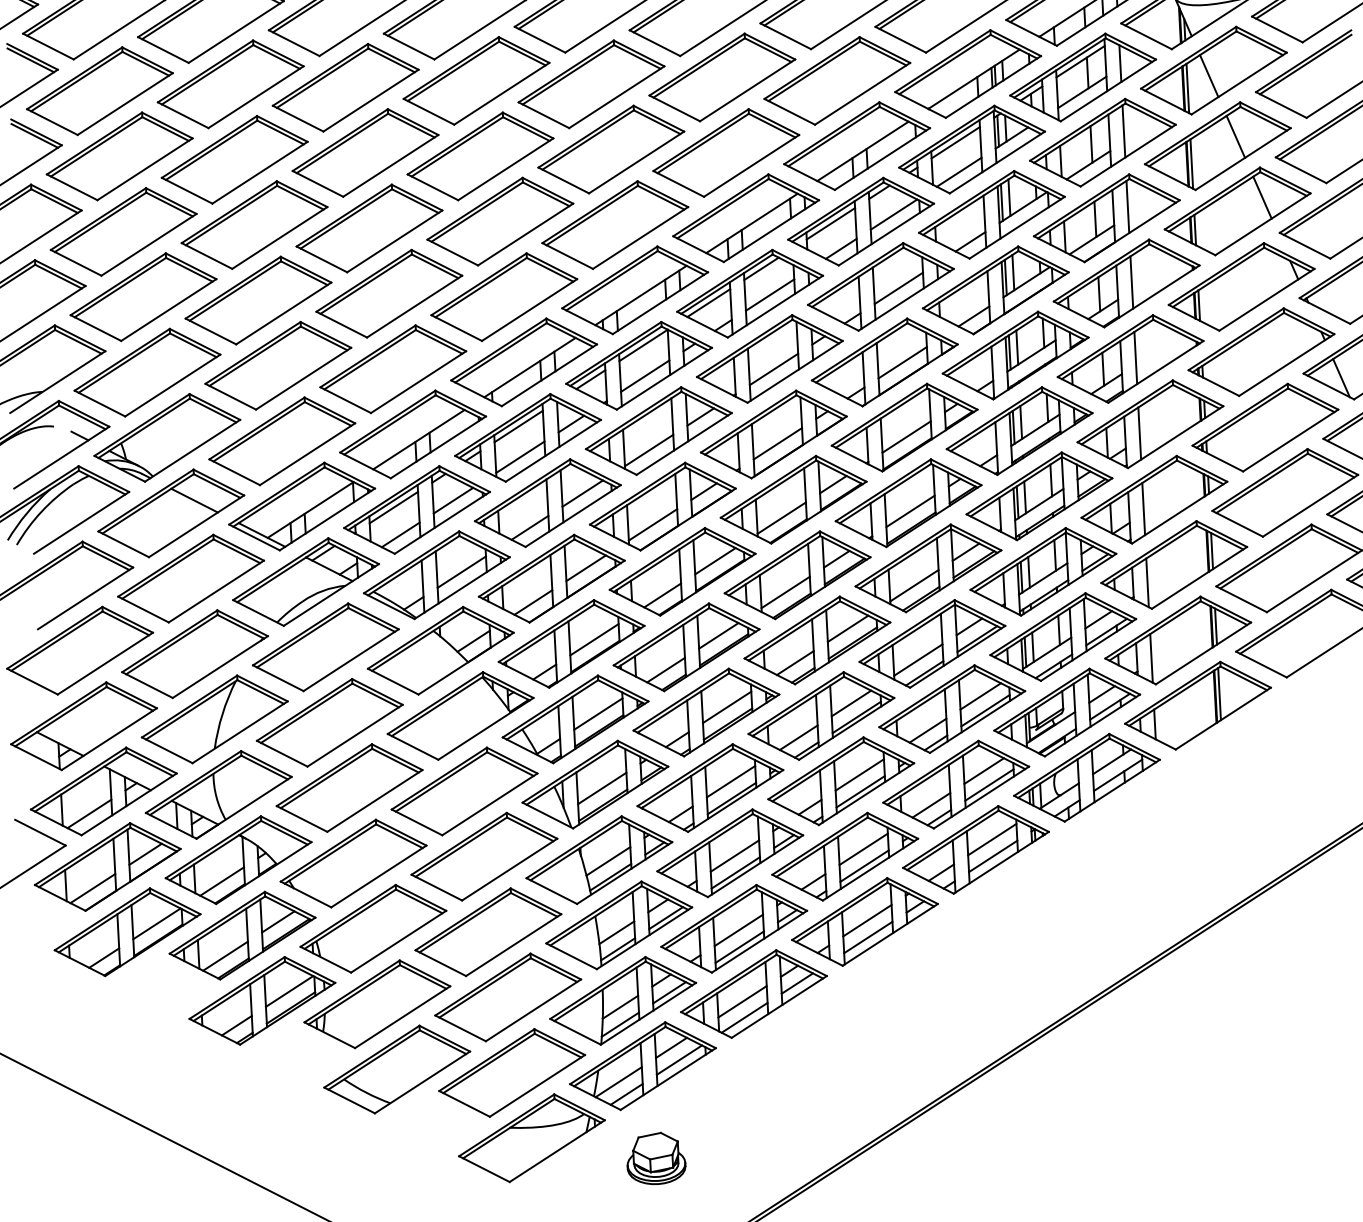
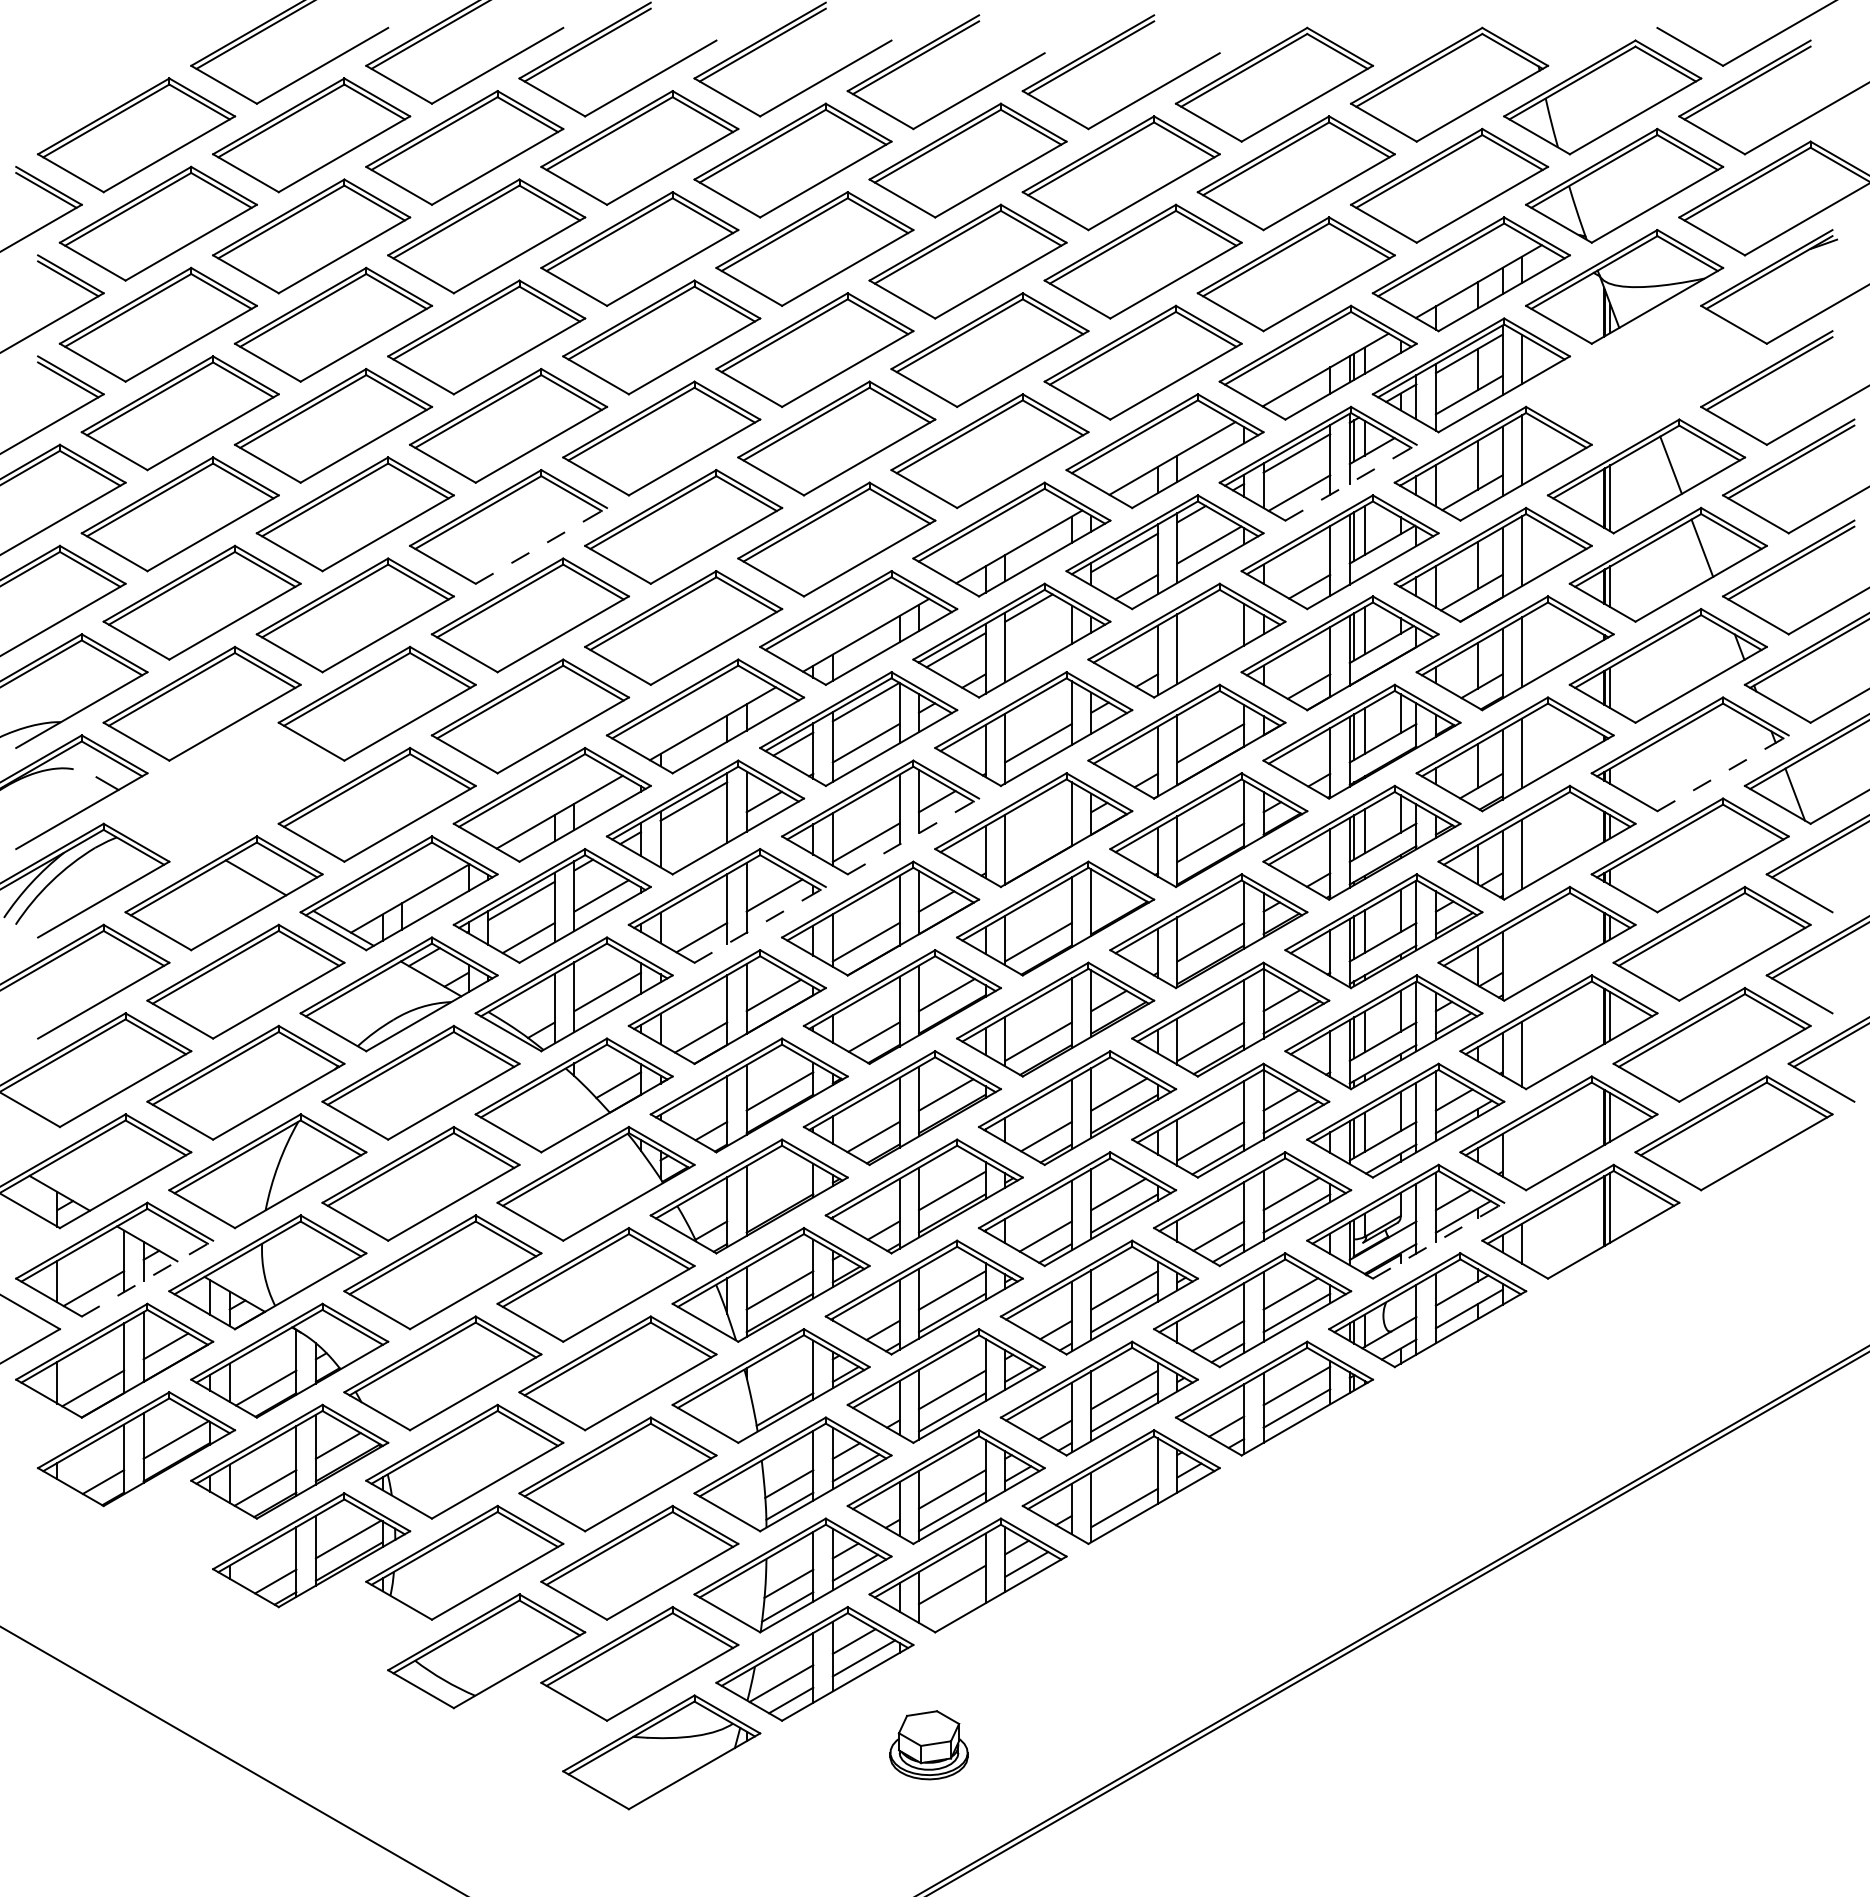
part: (1213, 70) -> (1646, 375), removed
line: (997, 162) -> (1351, 482), solid -> dashed
line: (394, 241) -> (541, 545), solid -> dashed
line: (898, 288) -> (1210, 643), removed
line: (770, 294) -> (1038, 643), removed
line: (1287, 365) -> (1723, 773), solid -> dashed
part: (166, 438) -> (223, 792), removed
line: (684, 443) -> (913, 836), solid -> dashed
line: (777, 443) -> (1038, 842), removed
line: (520, 457) -> (693, 842), removed
line: (833, 484) -> (1109, 900), removed
line: (1144, 509) -> (1522, 955), removed
line: (573, 515) -> (760, 924), solid -> dashed
line: (1151, 657) -> (1522, 1154), removed
line: (597, 713) -> (779, 1190), removed
line: (1092, 725) -> (1438, 1240), solid -> dashed
line: (129, 804) -> (147, 1278), solid -> dashed
line: (607, 860) -> (782, 1387), removed
line: (867, 920) -> (1124, 1485), removed
line: (744, 1017) -> (953, 1606), removed
part: (655, 1158) -> (928, 1745), moved

